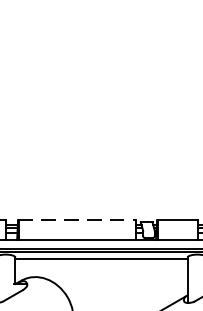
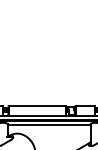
line: (77, 220) -> (37, 106), dashed -> solid

